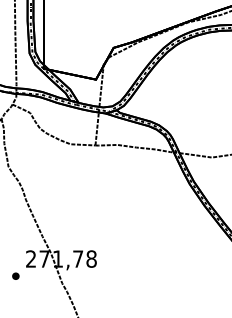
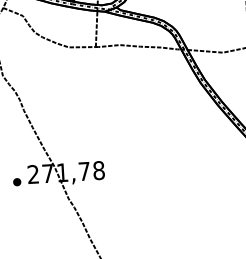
part: (15, 275) -> (16, 181), moved

